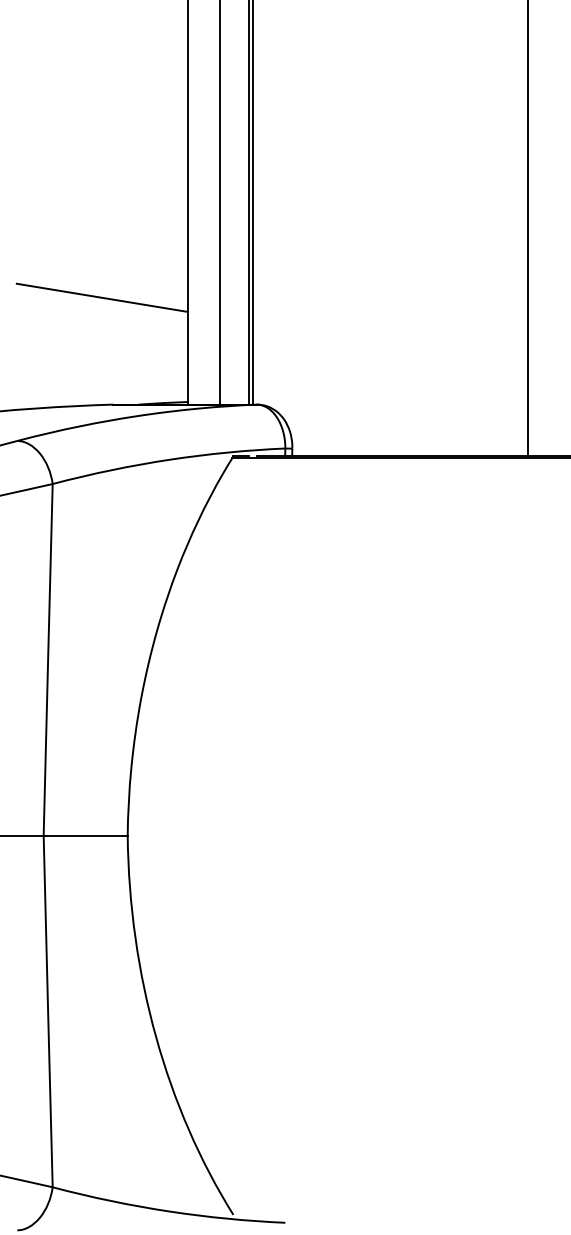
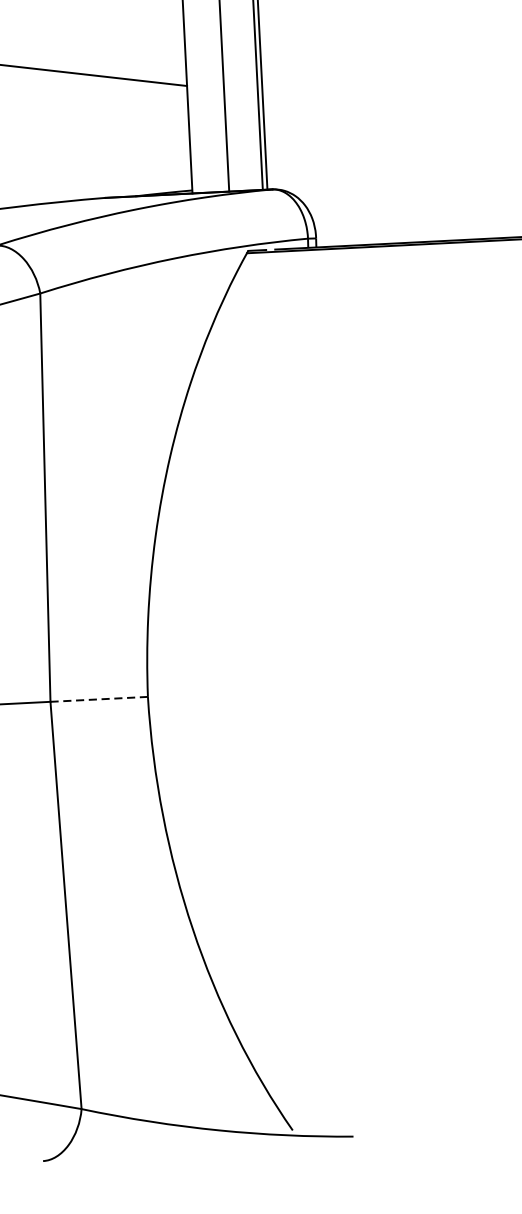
line: (85, 835) -> (98, 699), solid -> dashed

